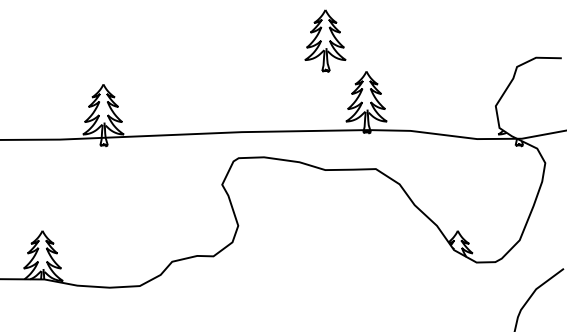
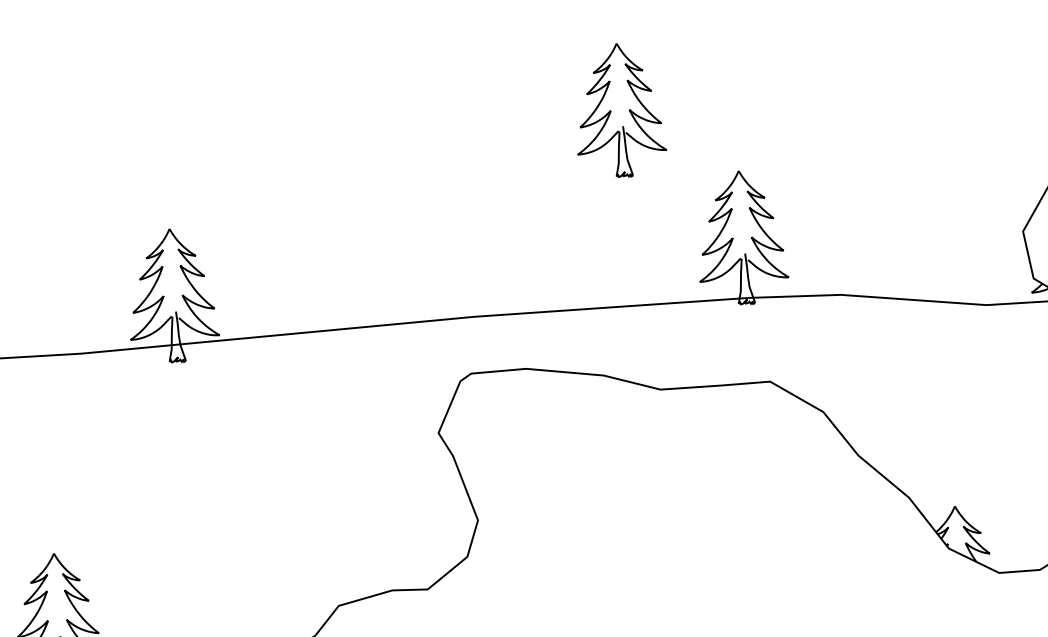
part: (325, 40) -> (620, 109), moved

